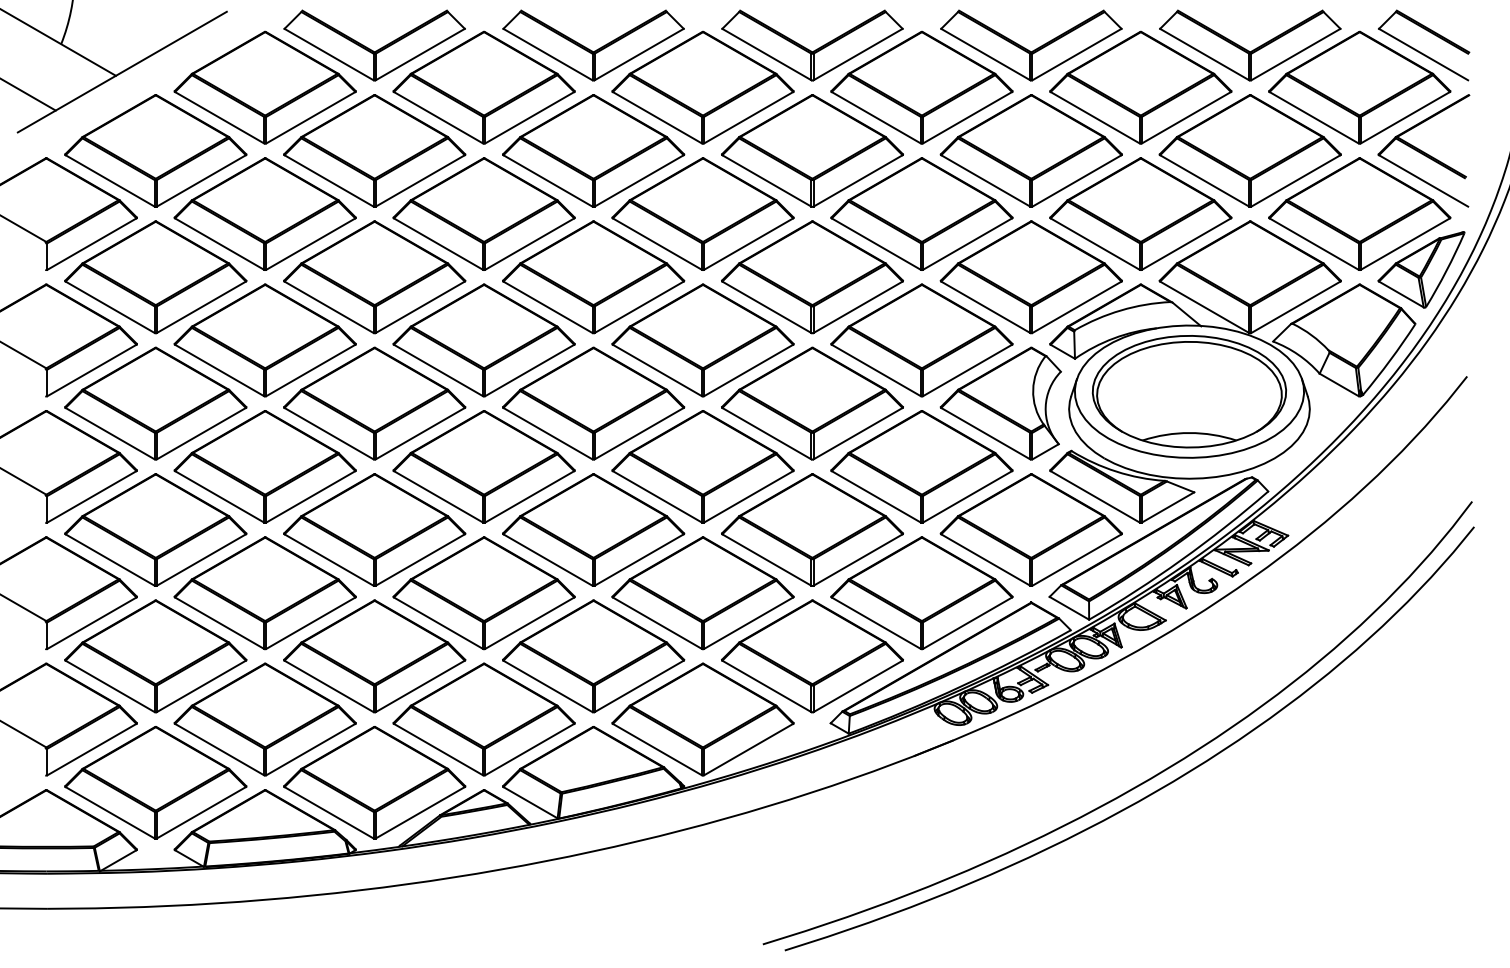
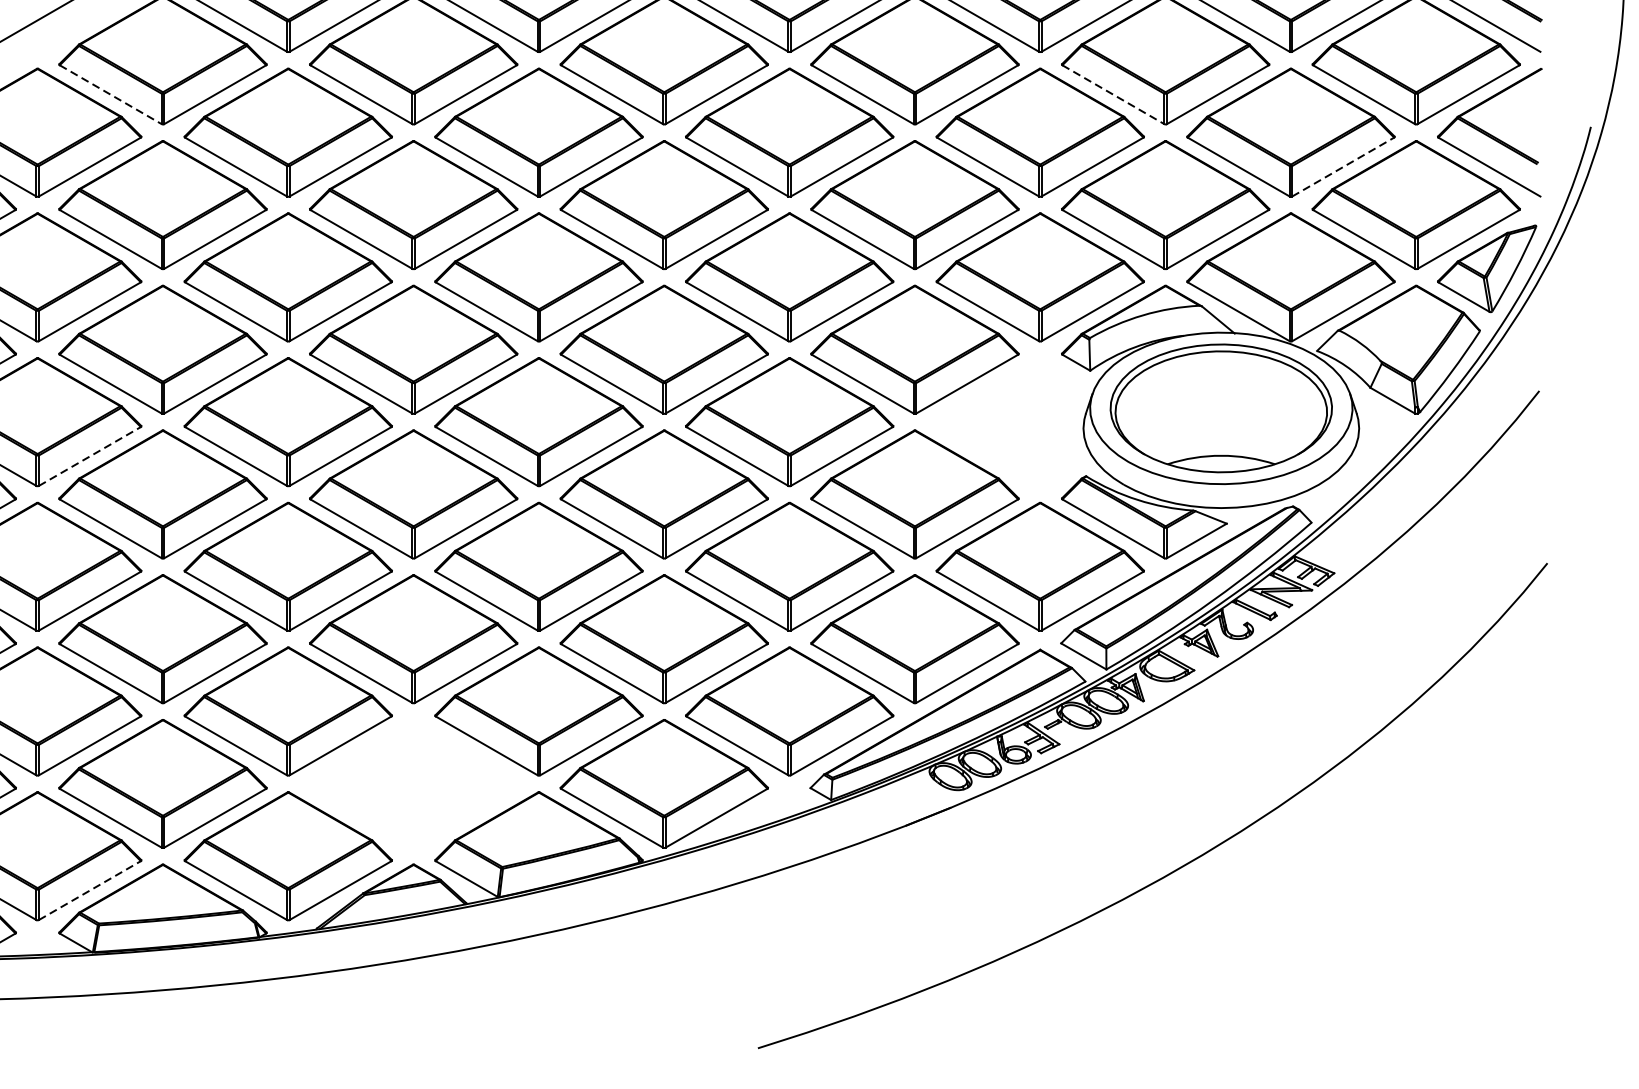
line: (220, 118) -> (111, 95), solid -> dashed
line: (1095, 118) -> (1113, 95), solid -> dashed
line: (1296, 180) -> (1343, 166), solid -> dashed
part: (1000, 403) -> (1004, 421), removed
line: (201, 433) -> (90, 456), solid -> dashed
part: (483, 719) -> (412, 783), removed
curve: (1150, 777) -> (1176, 850), removed
line: (201, 812) -> (90, 890), solid -> dashed

